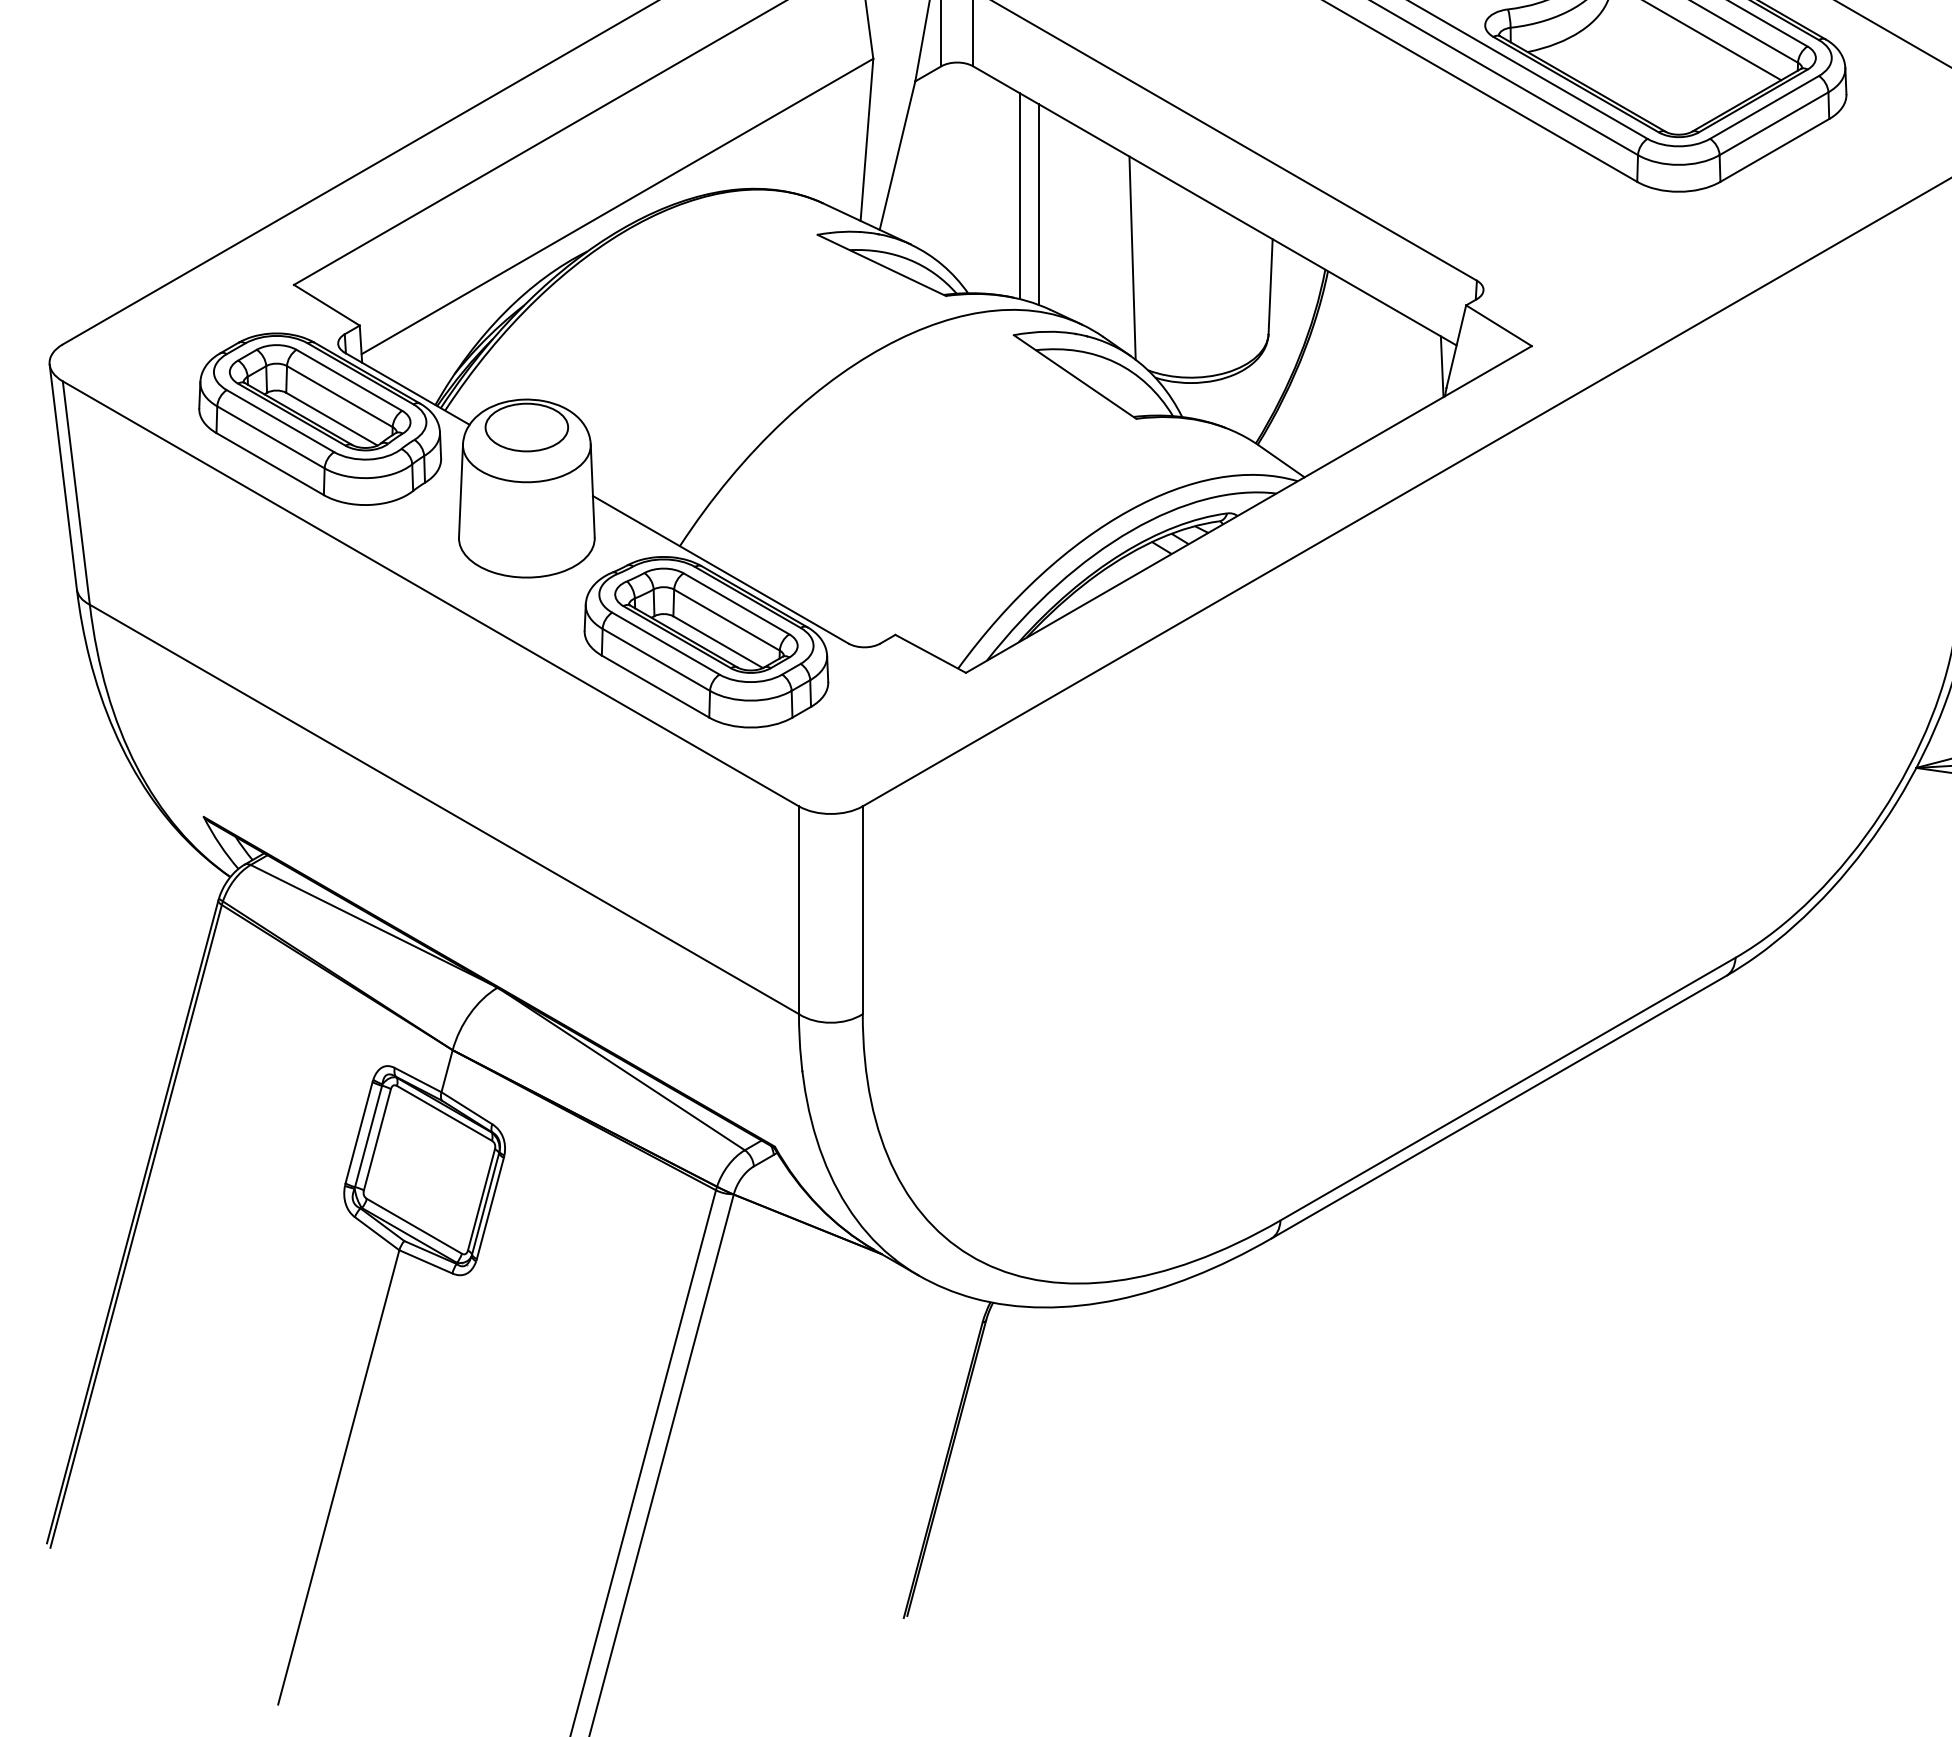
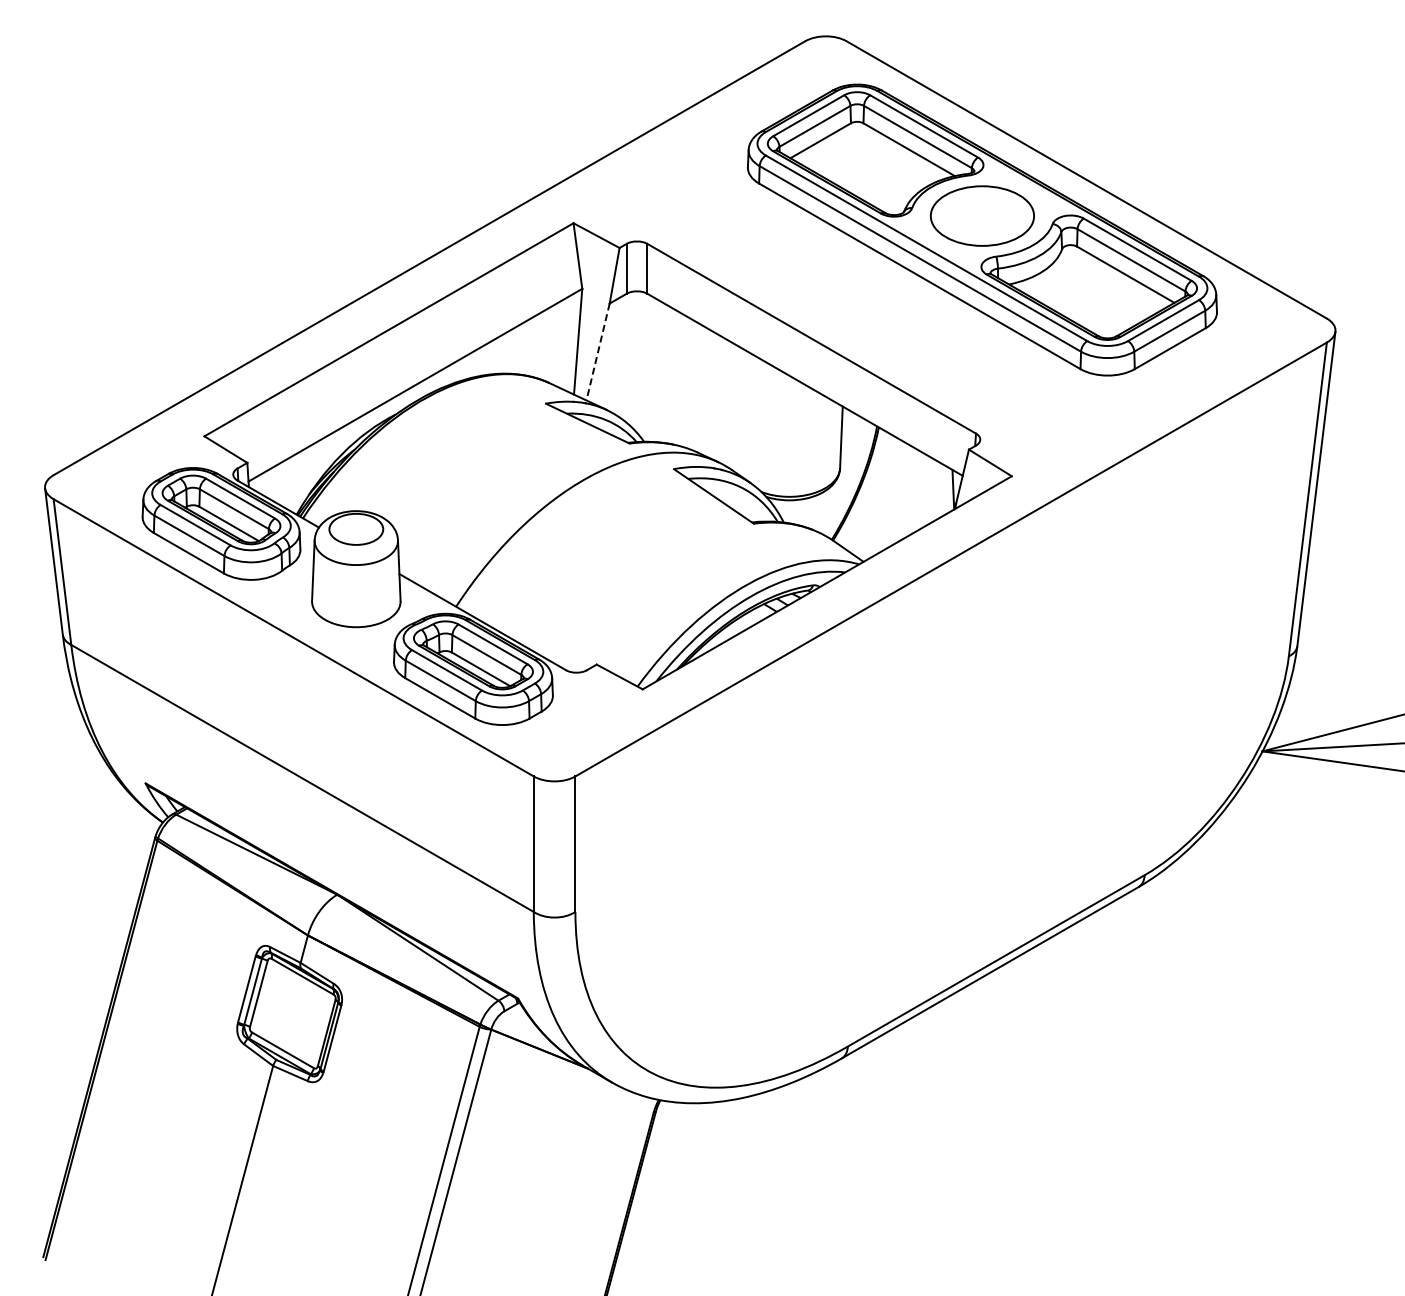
line: (898, 156) -> (598, 352), solid -> dashed
line: (1019, 196) -> (677, 378), removed
line: (1039, 203) -> (690, 383), removed
line: (1132, 257) -> (751, 418), removed

